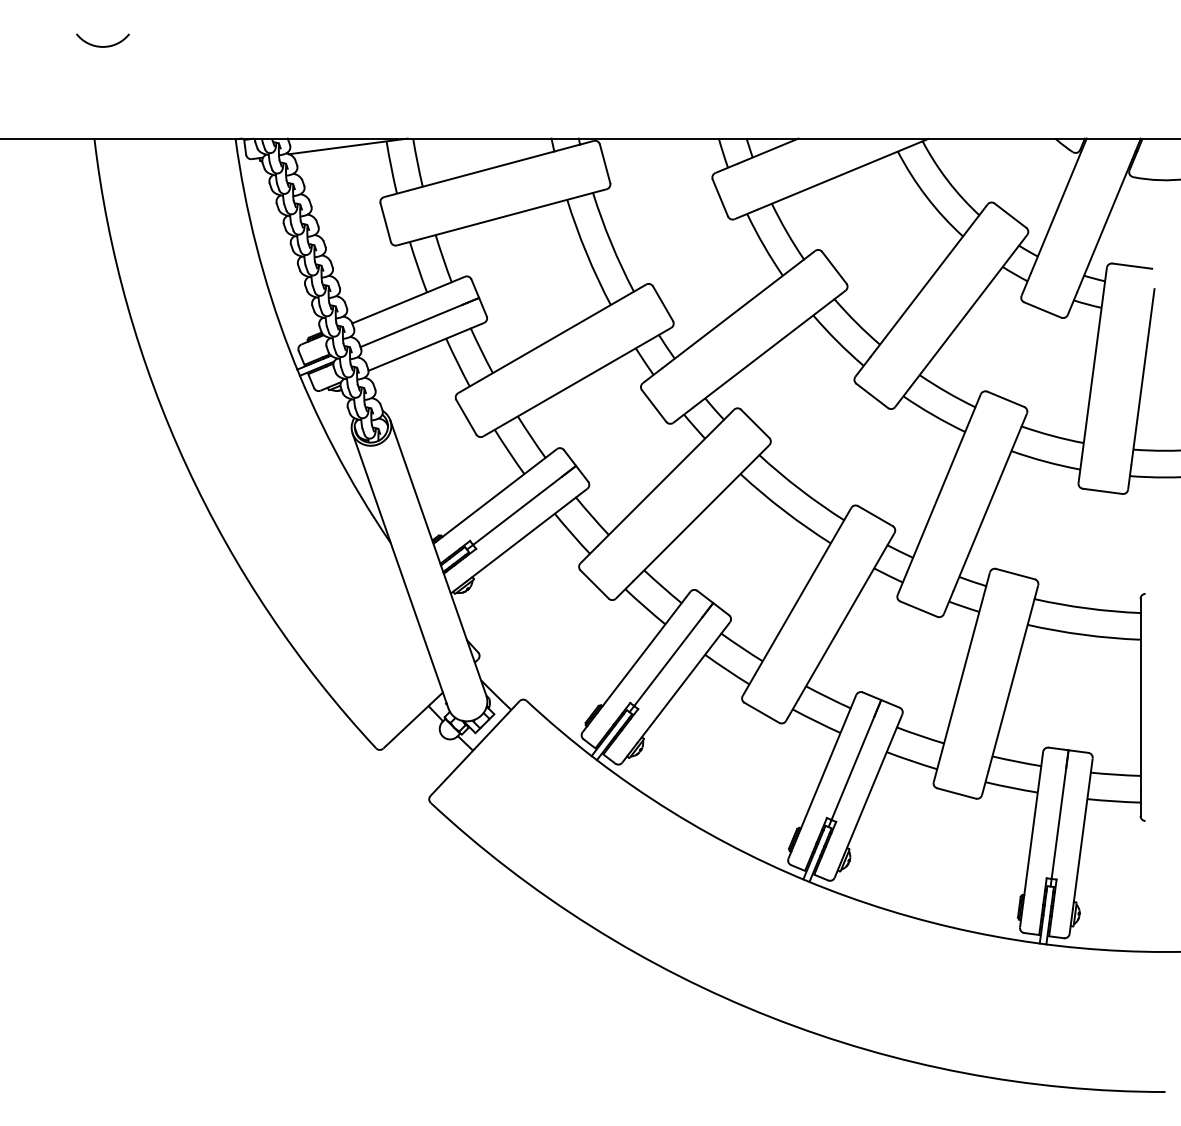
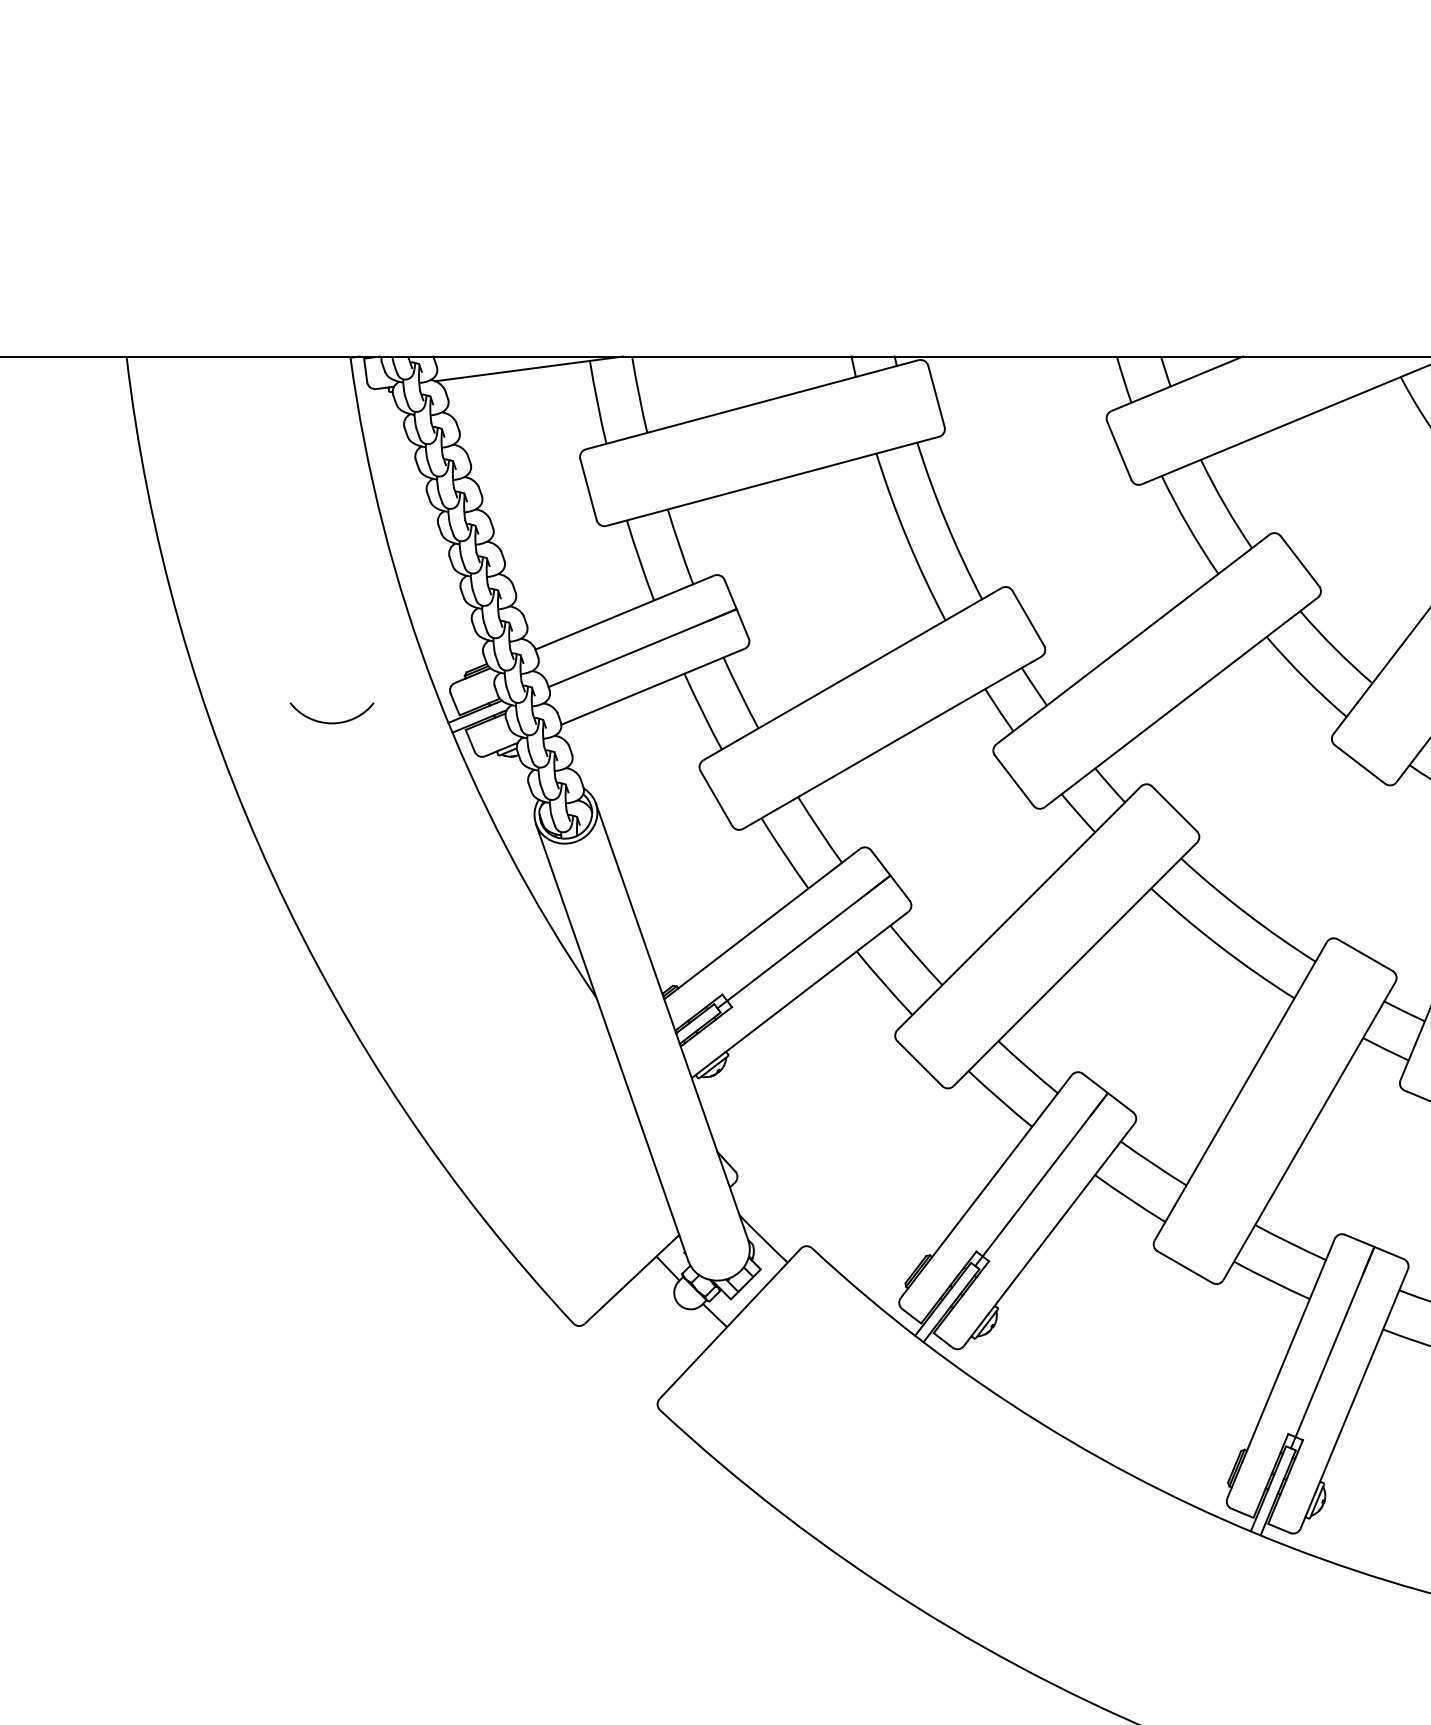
arc: (99, 45) -> (326, 721), moved

